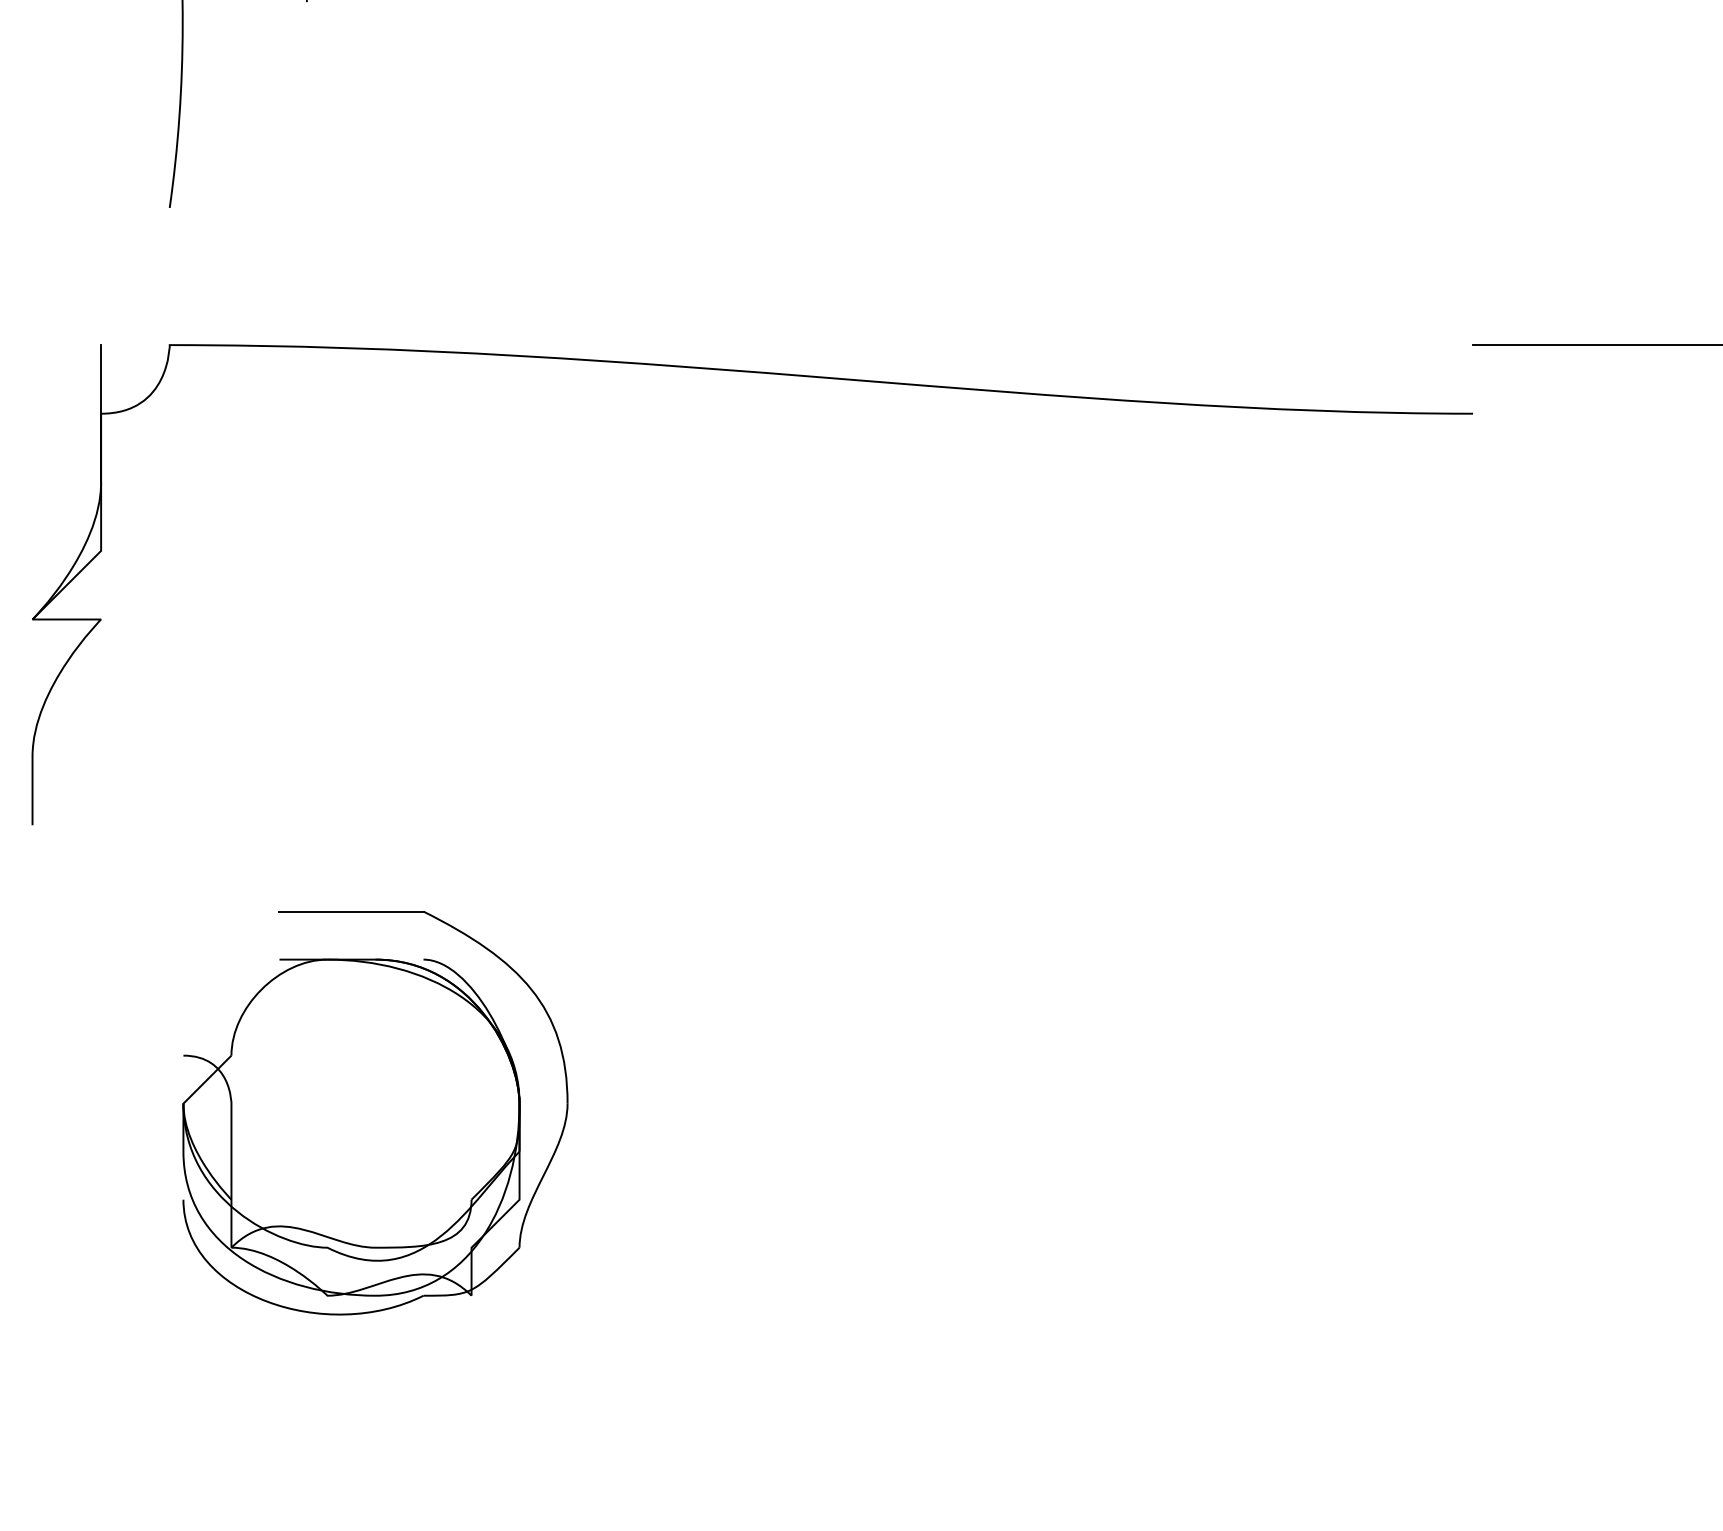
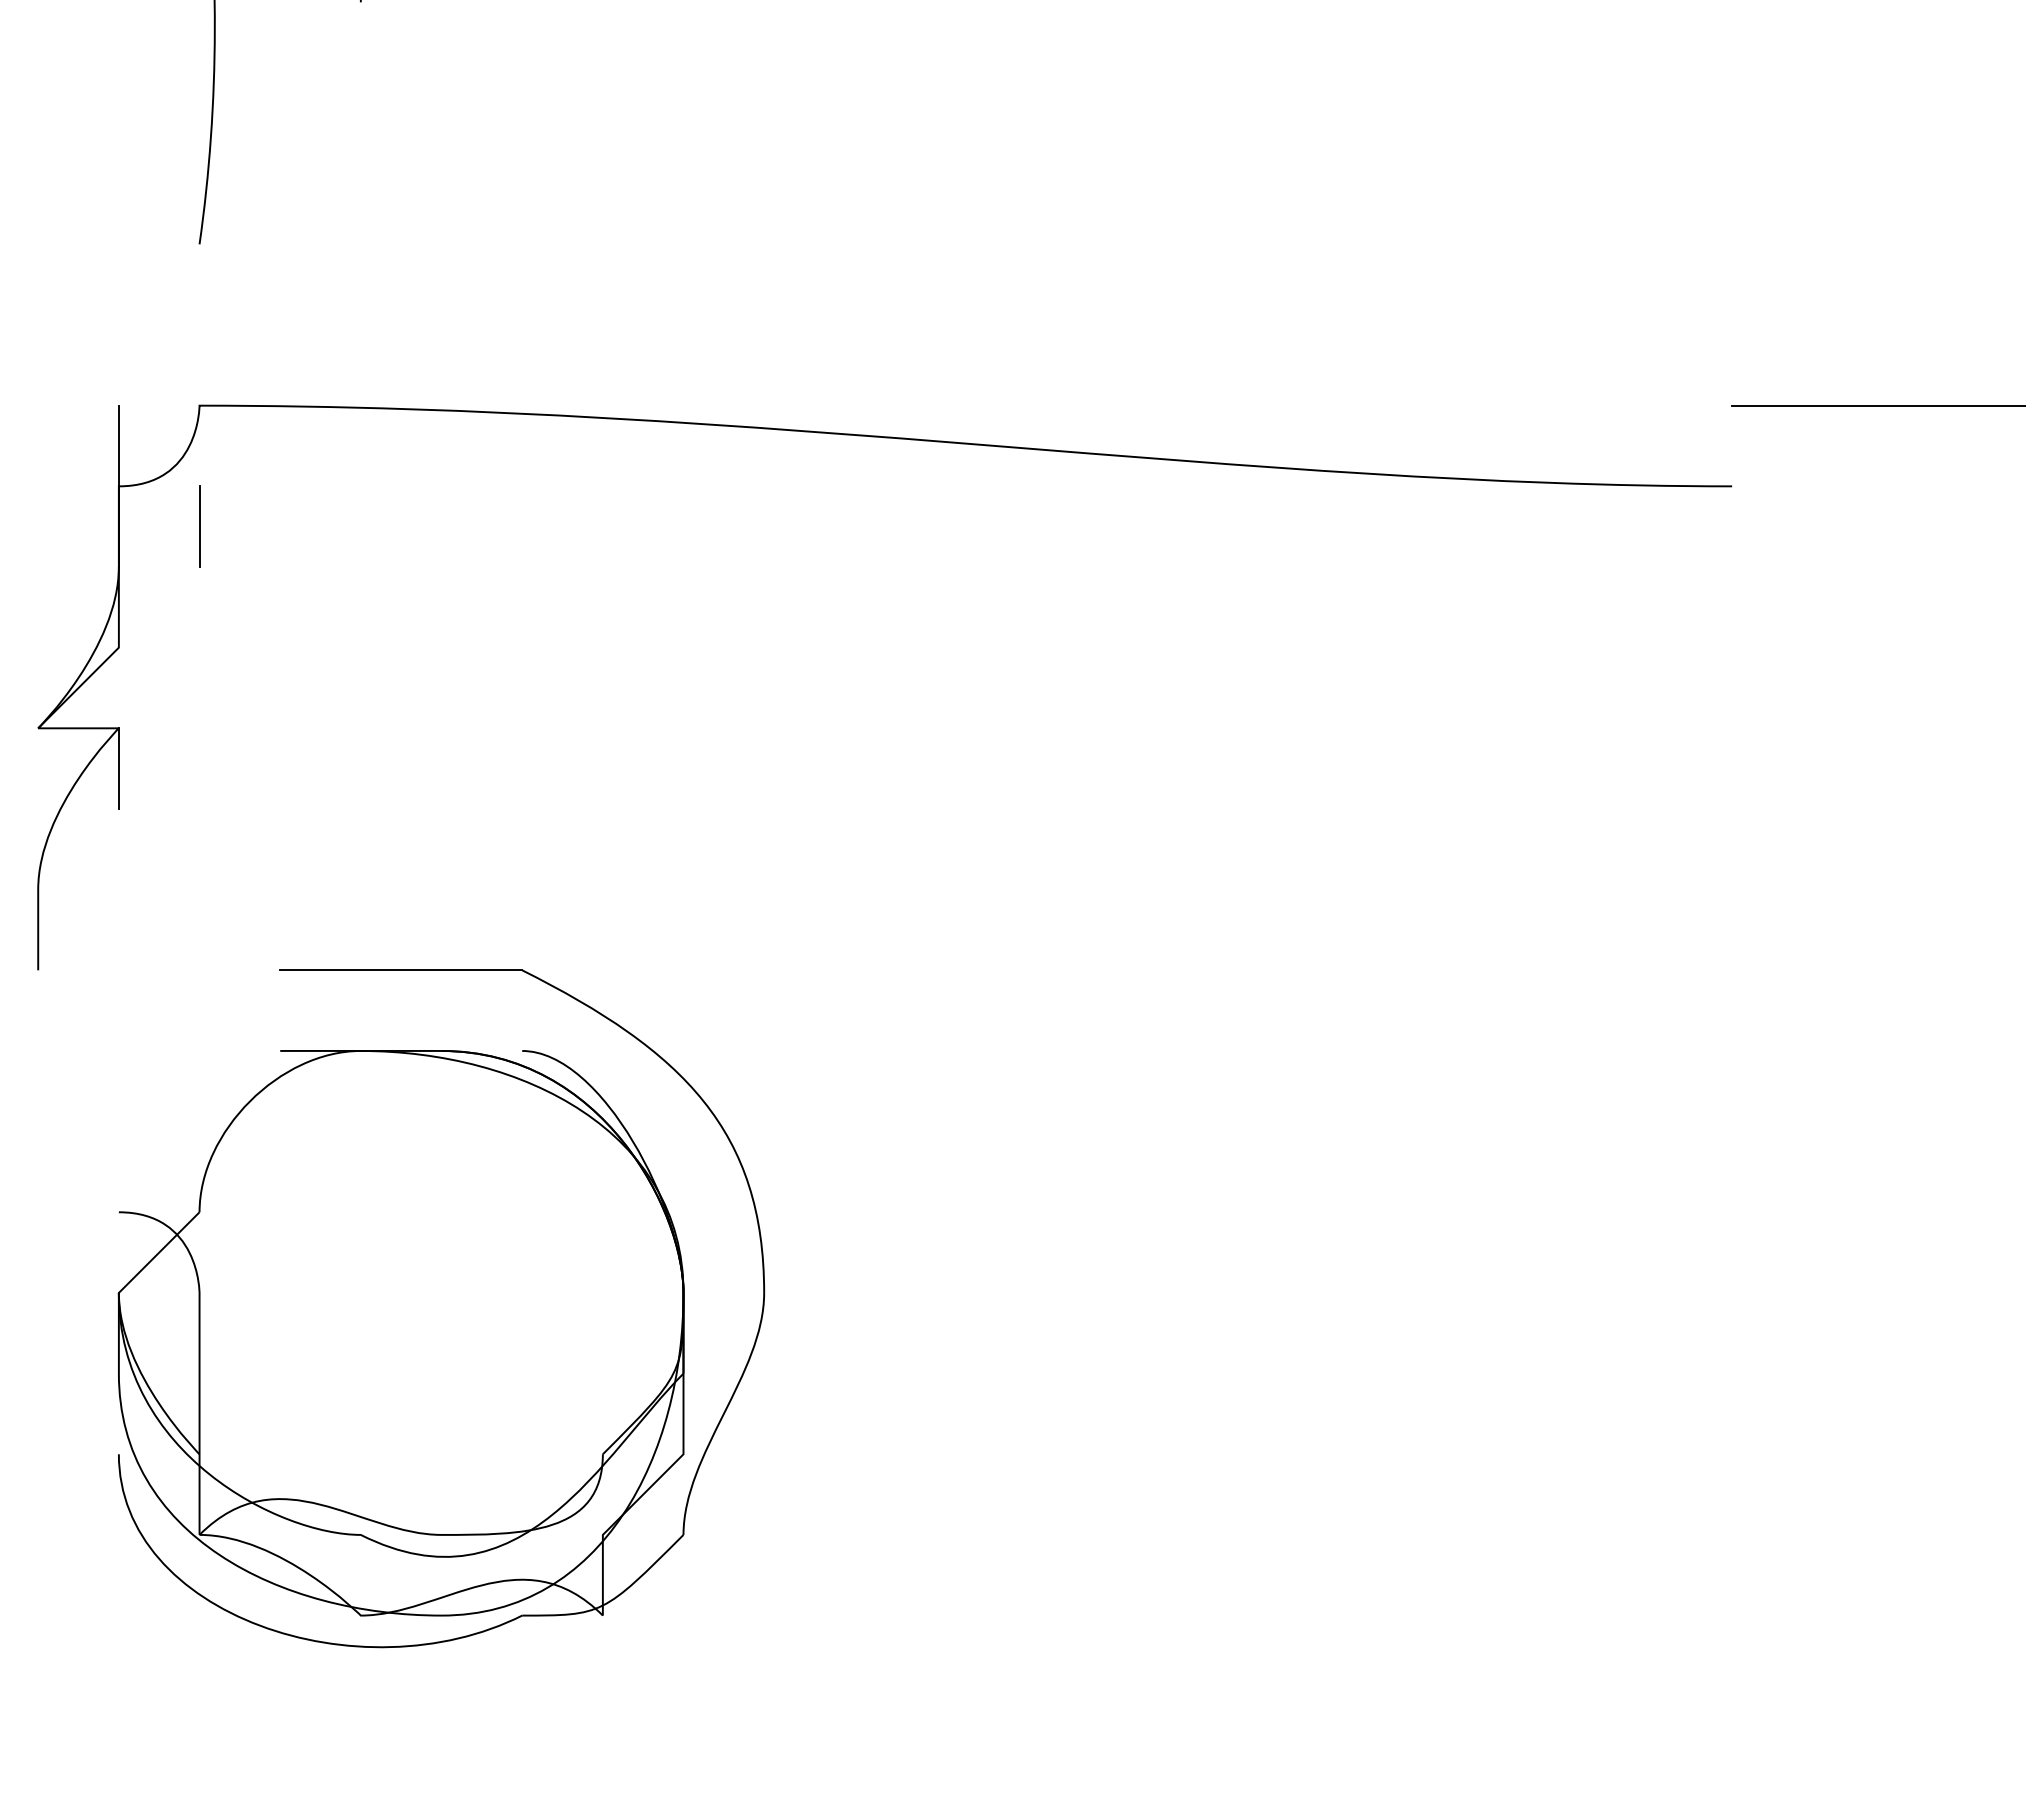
line: (169, 447) -> (199, 526), added
line: (101, 653) -> (119, 768), added
part: (375, 1112) -> (441, 1308), size x1.43

